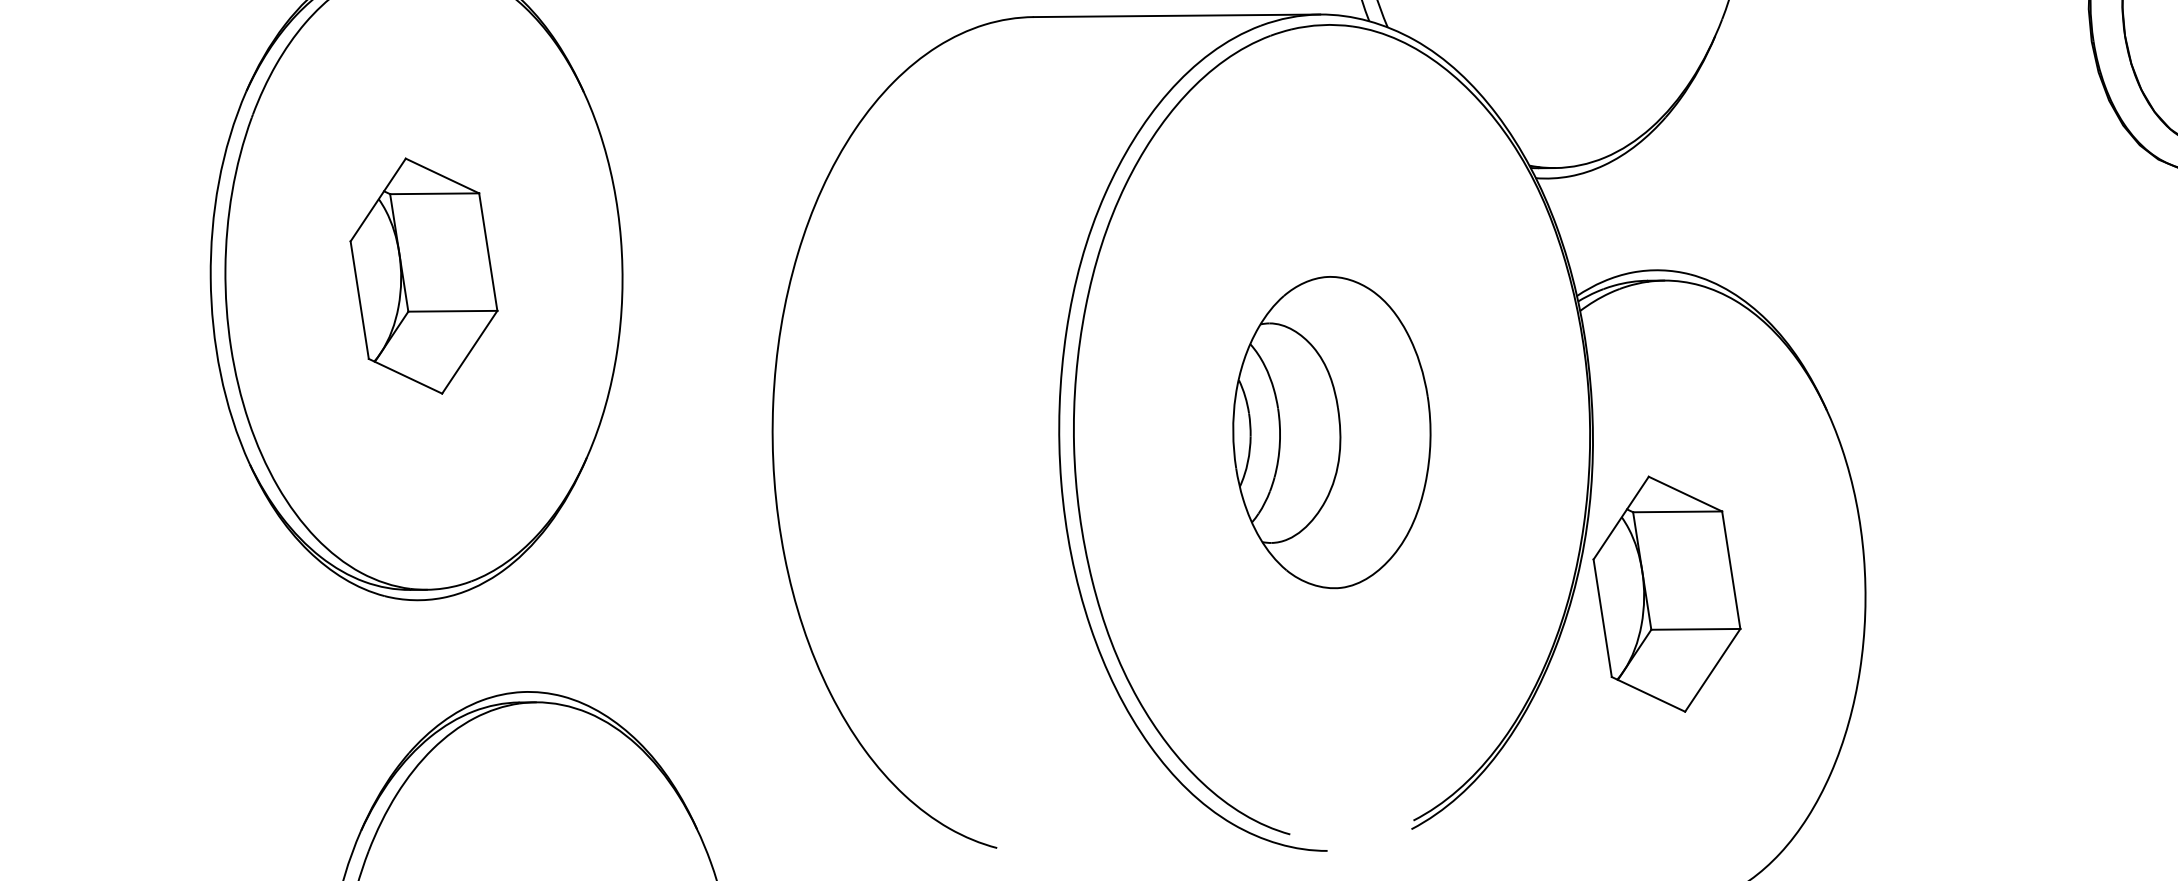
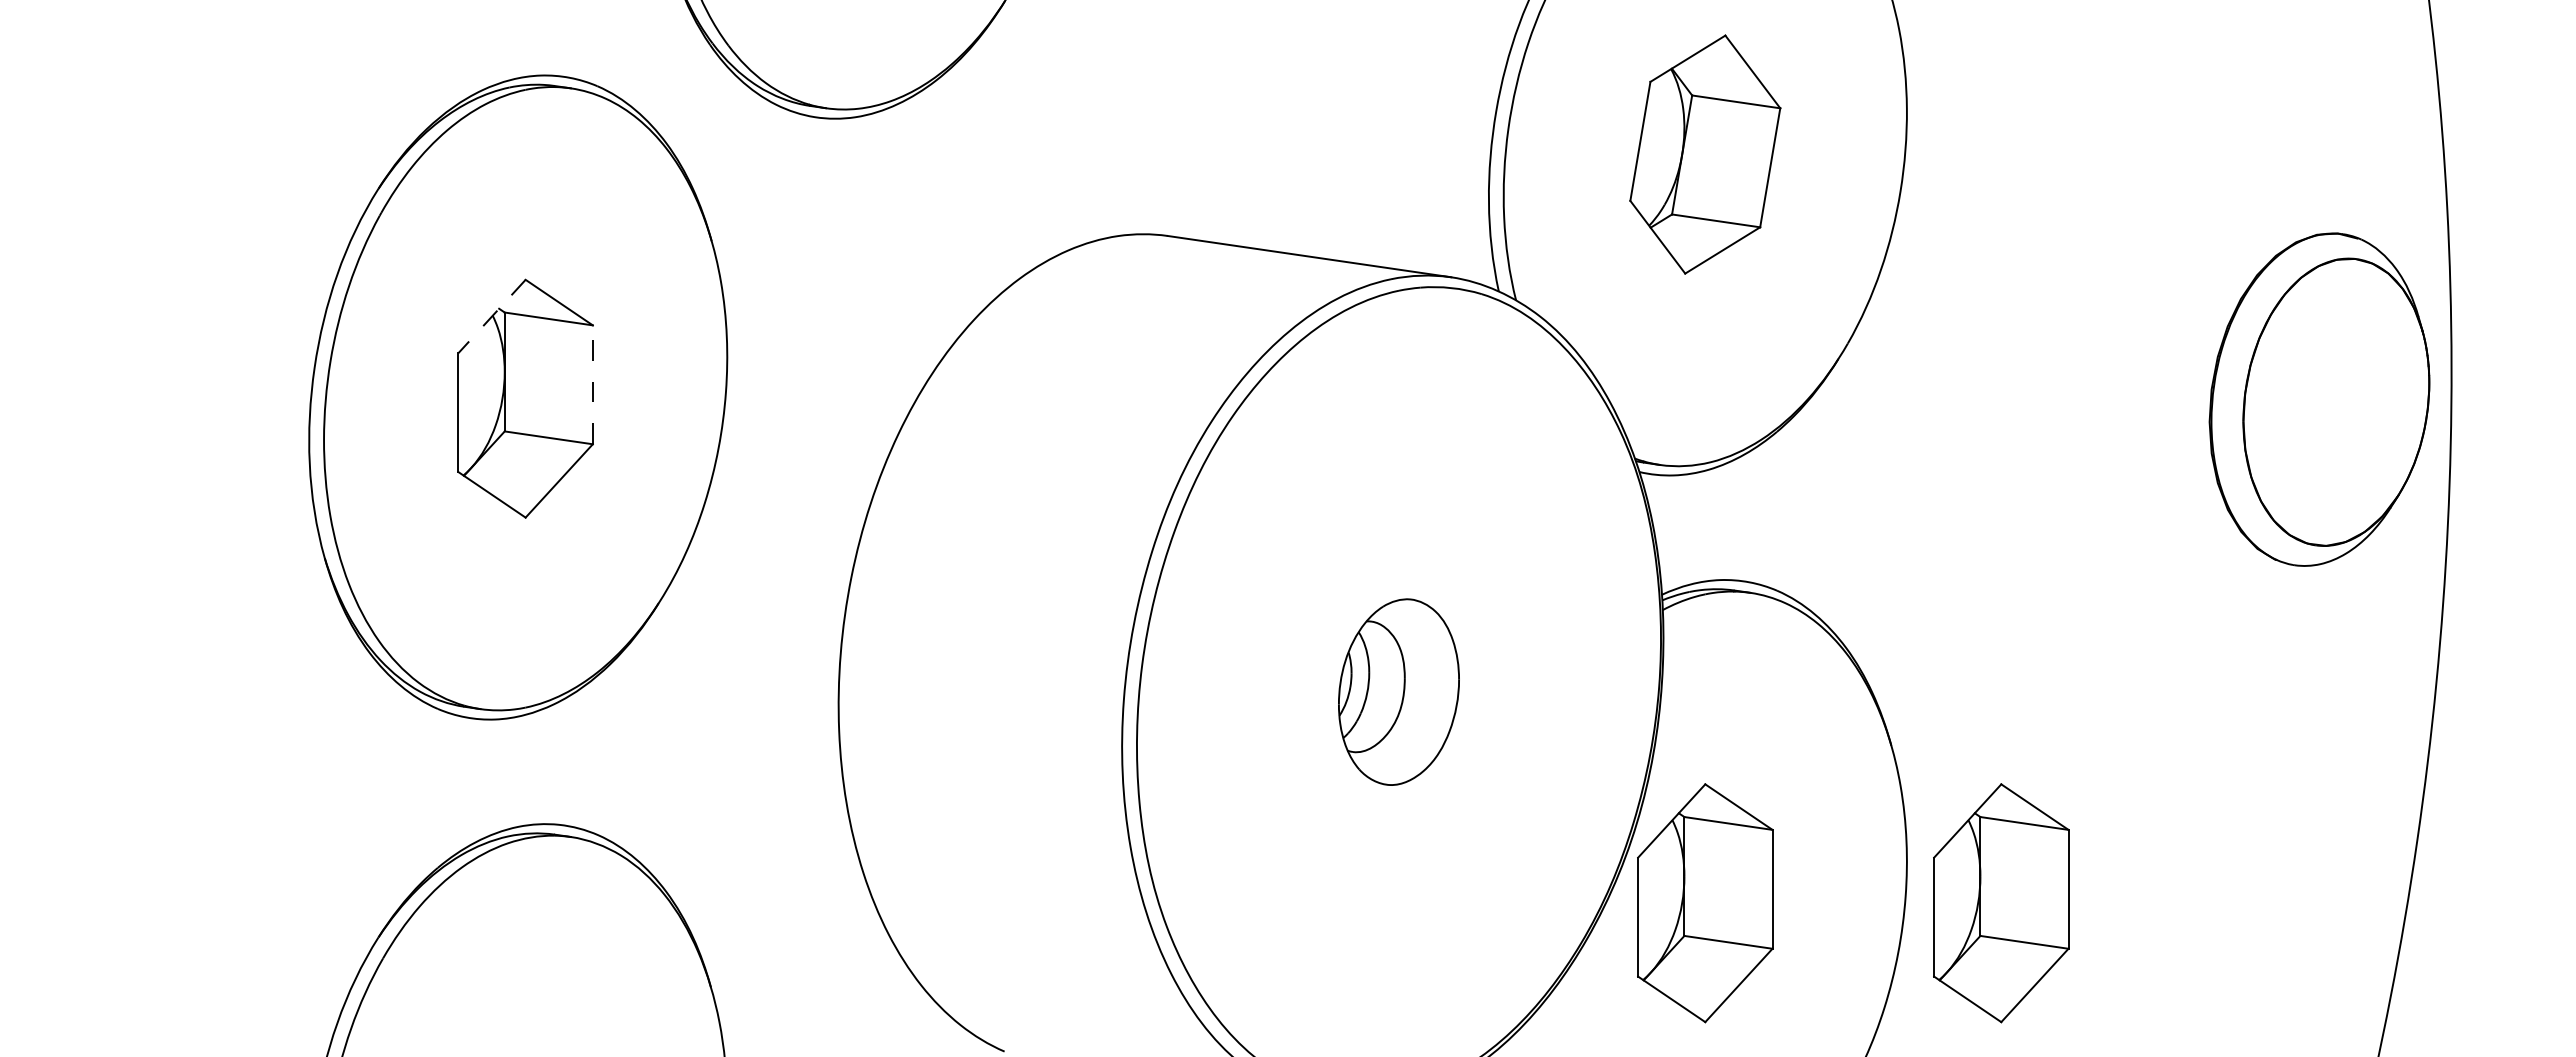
line: (378, 199) -> (492, 316), solid -> dashed
line: (487, 251) -> (592, 384), solid -> dashed
part: (1331, 431) -> (1398, 691), size x0.6
part: (1959, 549) -> (2001, 903), added

